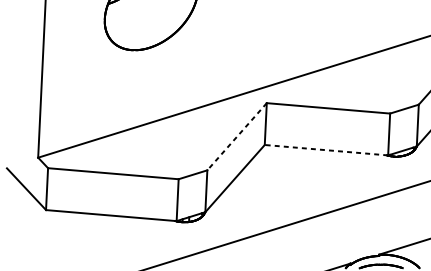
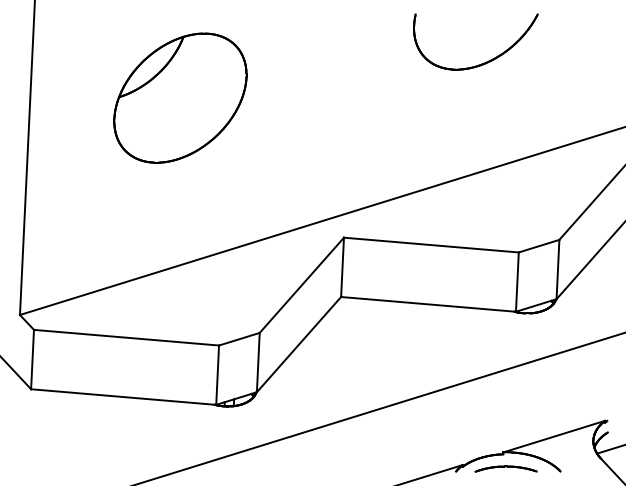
line: (236, 136) -> (301, 285), dashed -> solid
line: (326, 150) -> (428, 304), dashed -> solid

